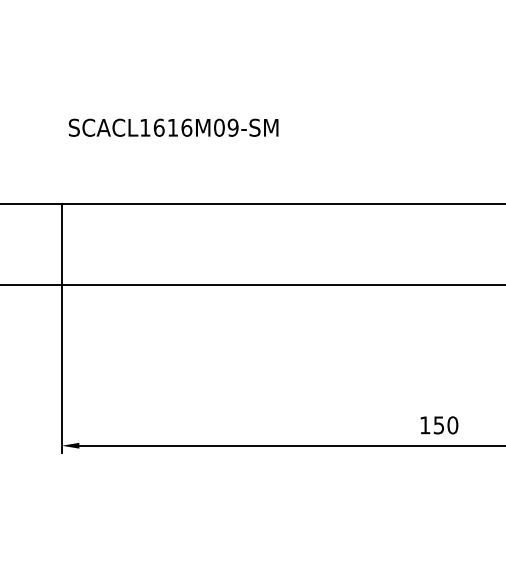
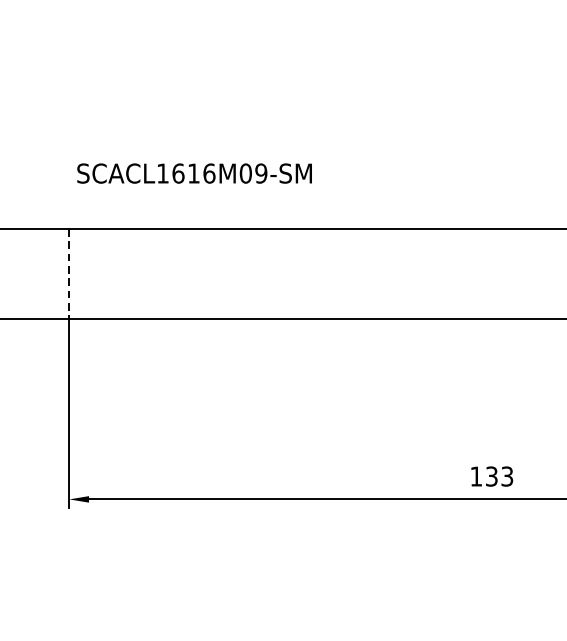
text: (173, 127) -> (194, 173), moved
line: (61, 244) -> (69, 274), solid -> dashed
text: (446, 425) -> (500, 476), 150 -> 133

